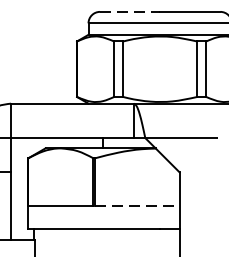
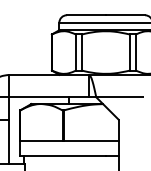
line: (130, 12) -> (86, 15), dashed -> solid
line: (137, 206) -> (91, 141), dashed -> solid

